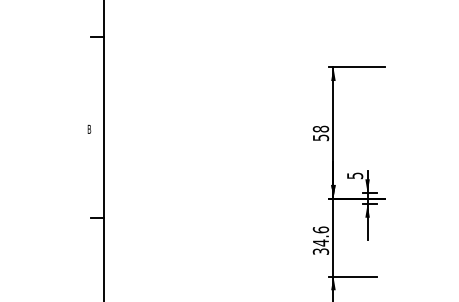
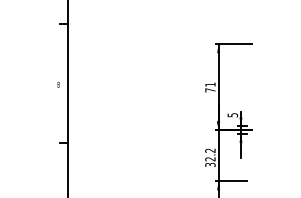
text: (321, 133) -> (210, 87), 58 -> 71
text: (321, 235) -> (210, 154), 34.6 -> 32.2

